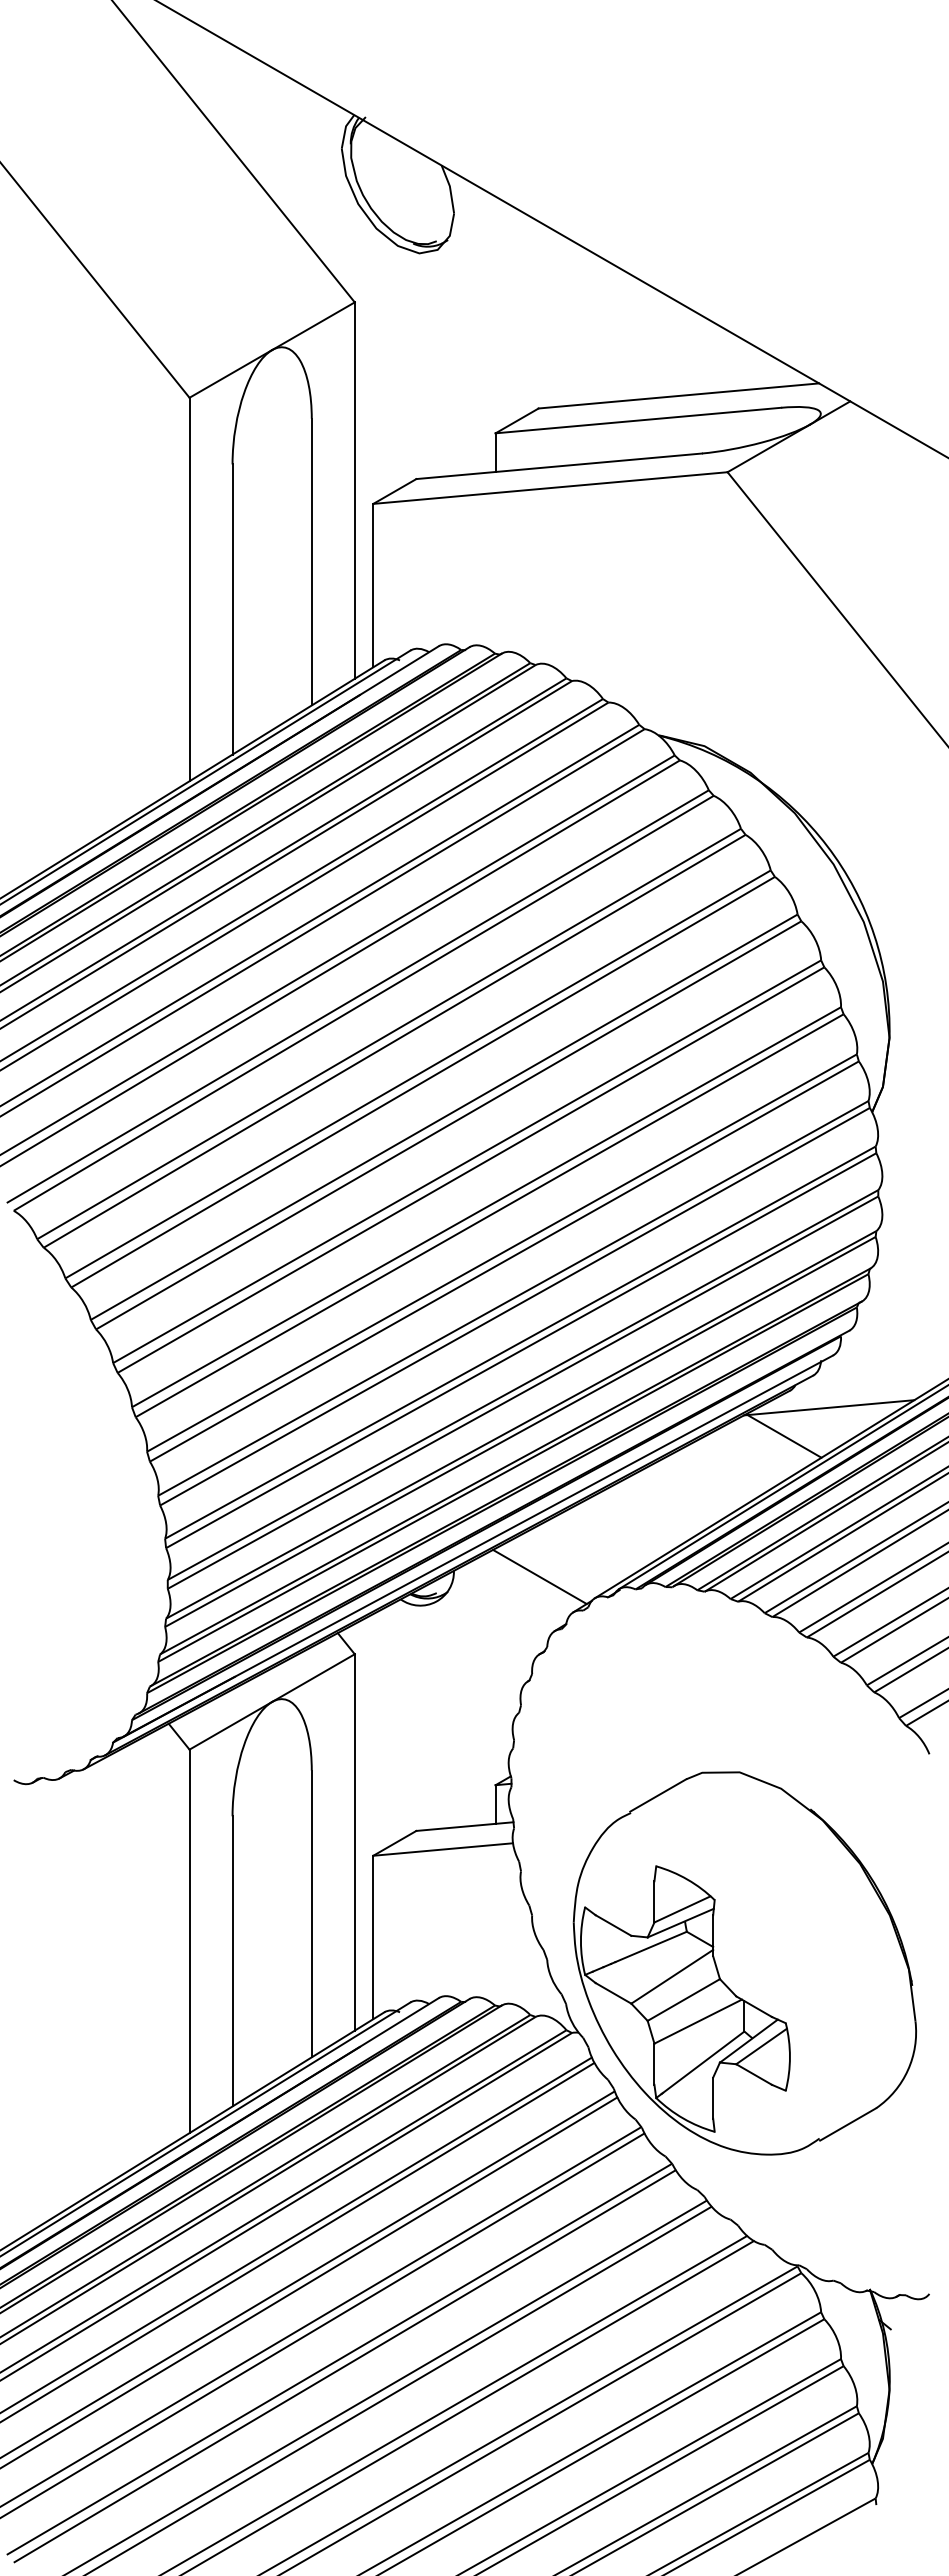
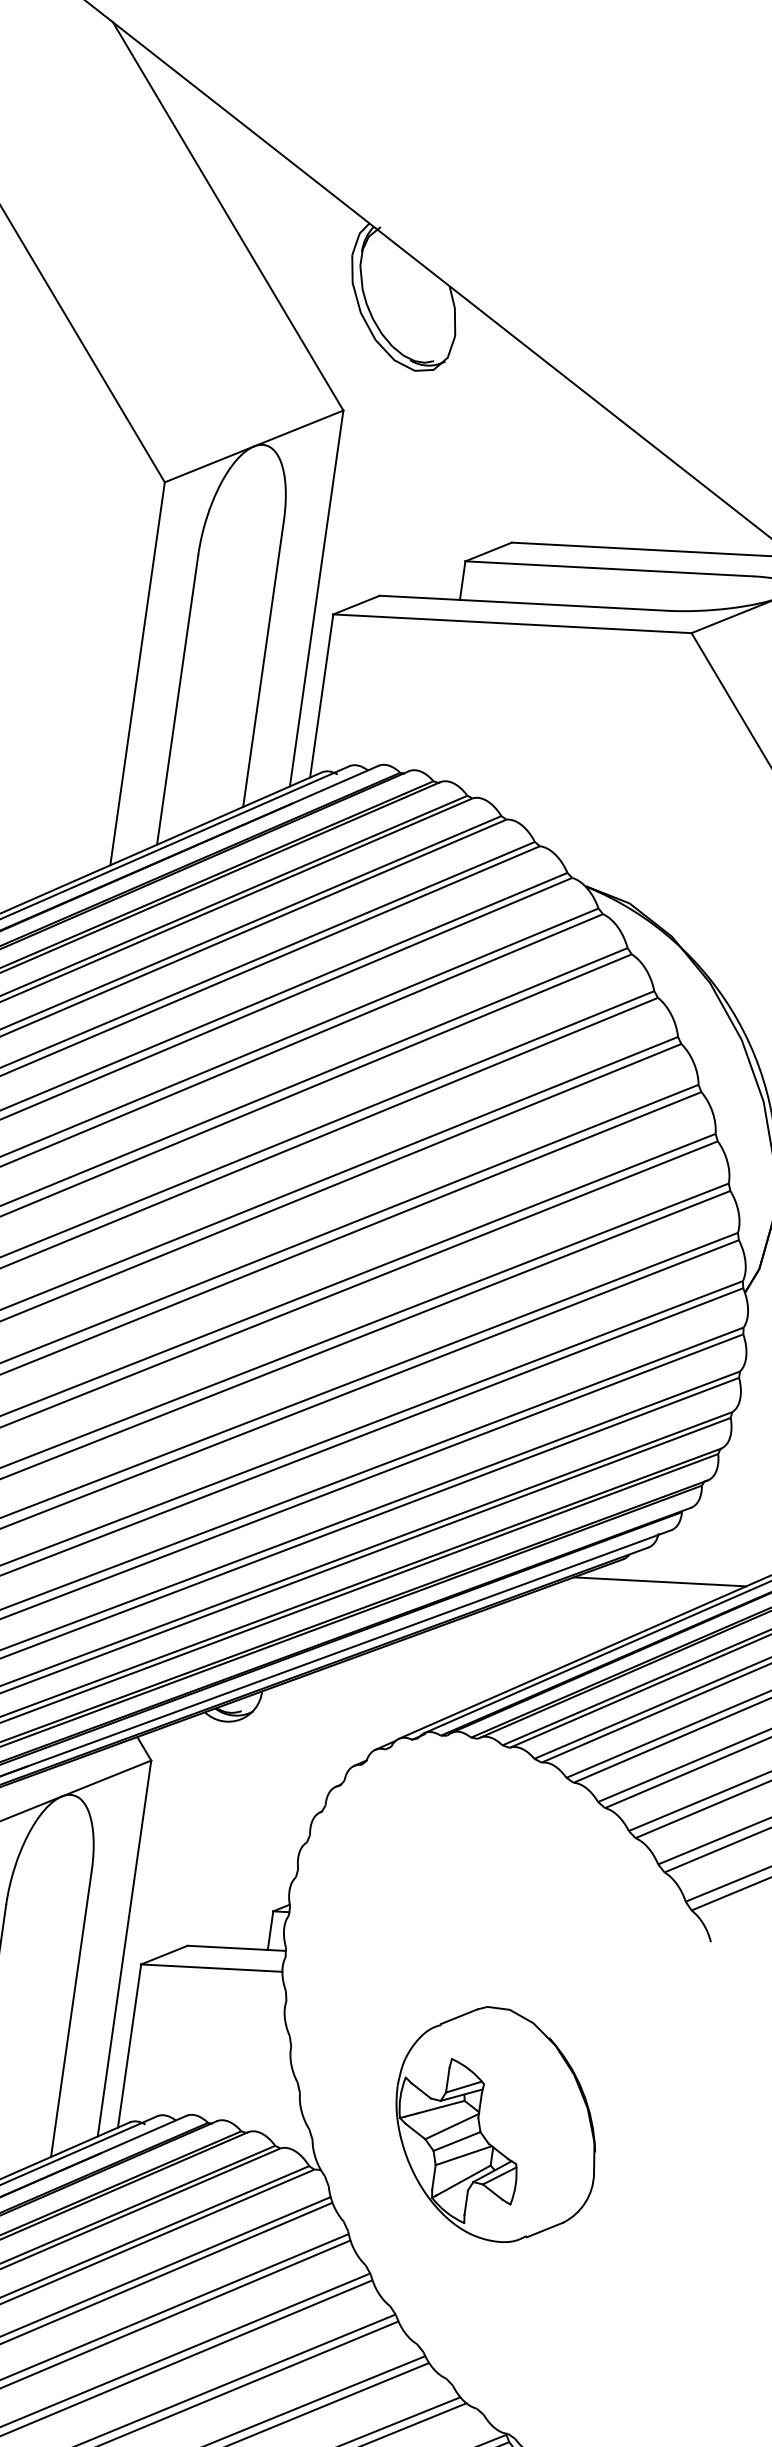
line: (784, 1436) -> (611, 1604), removed
line: (539, 1576) -> (346, 1709), removed
part: (744, 1963) -> (496, 2124), size x0.6

